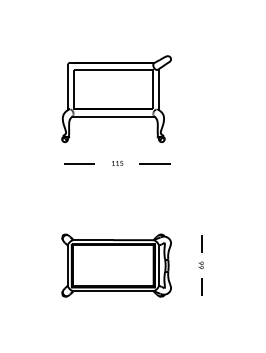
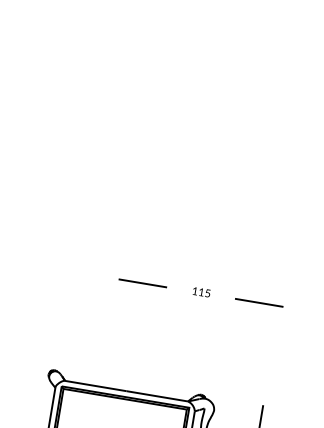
part: (116, 98) -> (167, 174), removed
part: (117, 163) -> (201, 292), moved

